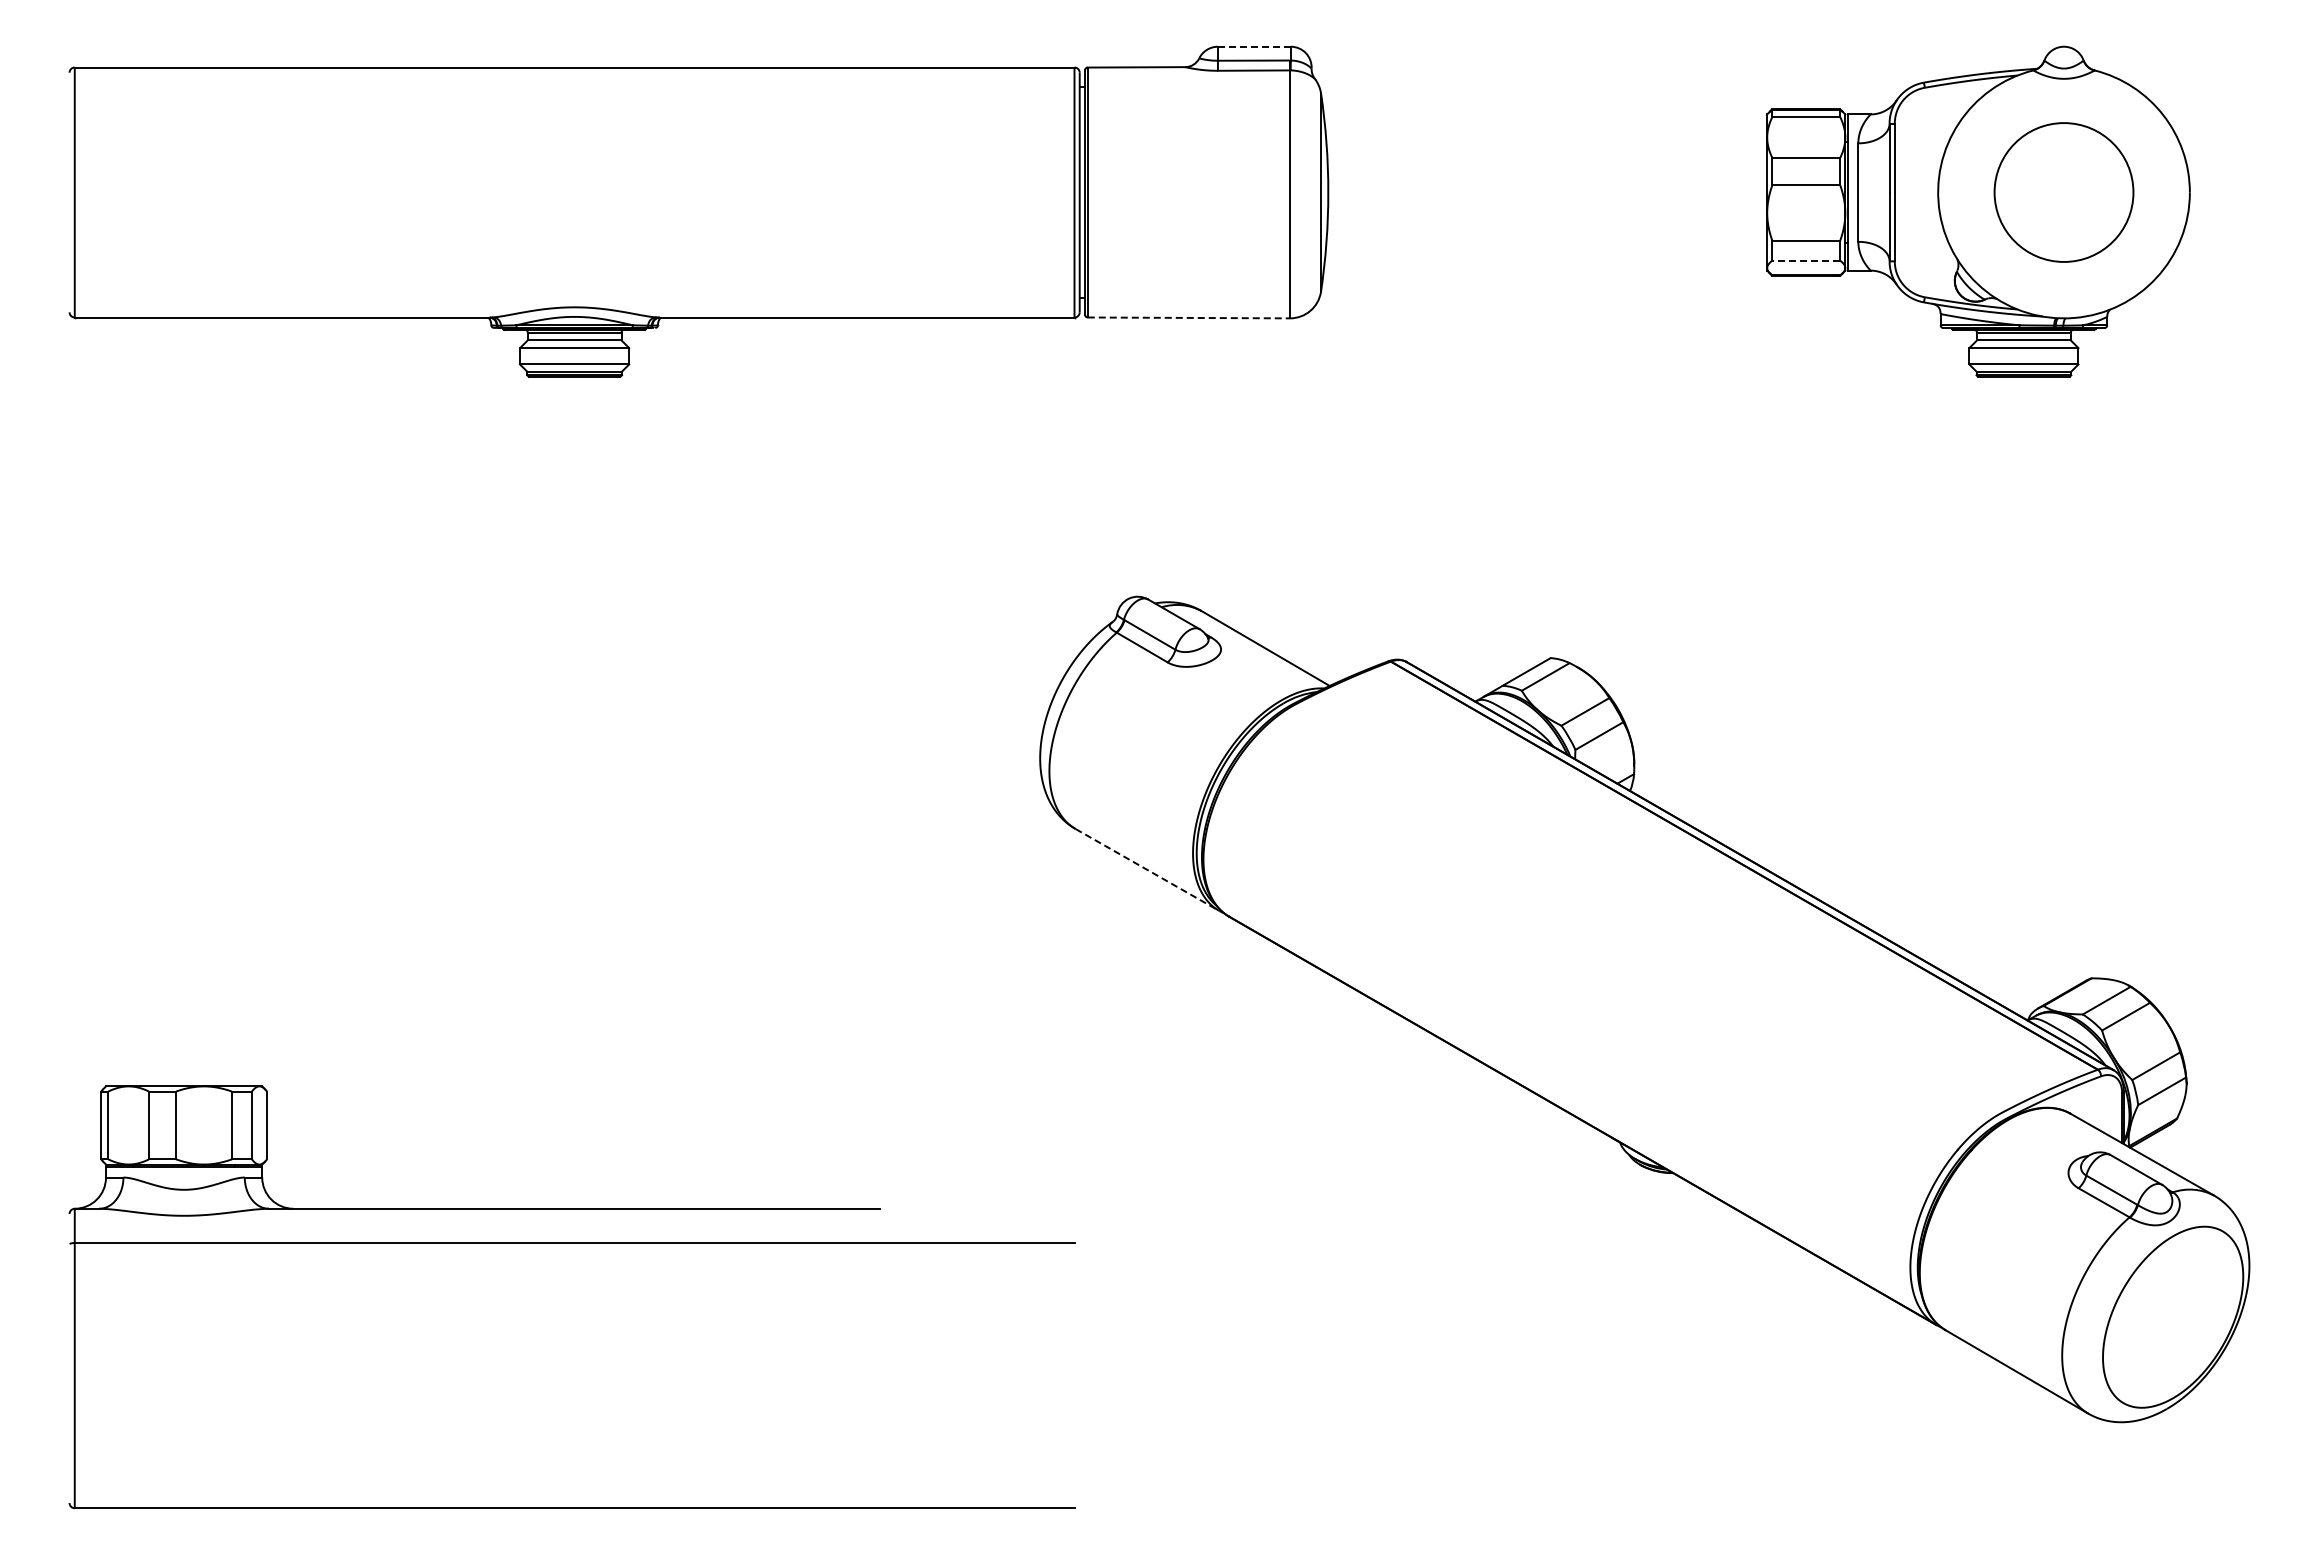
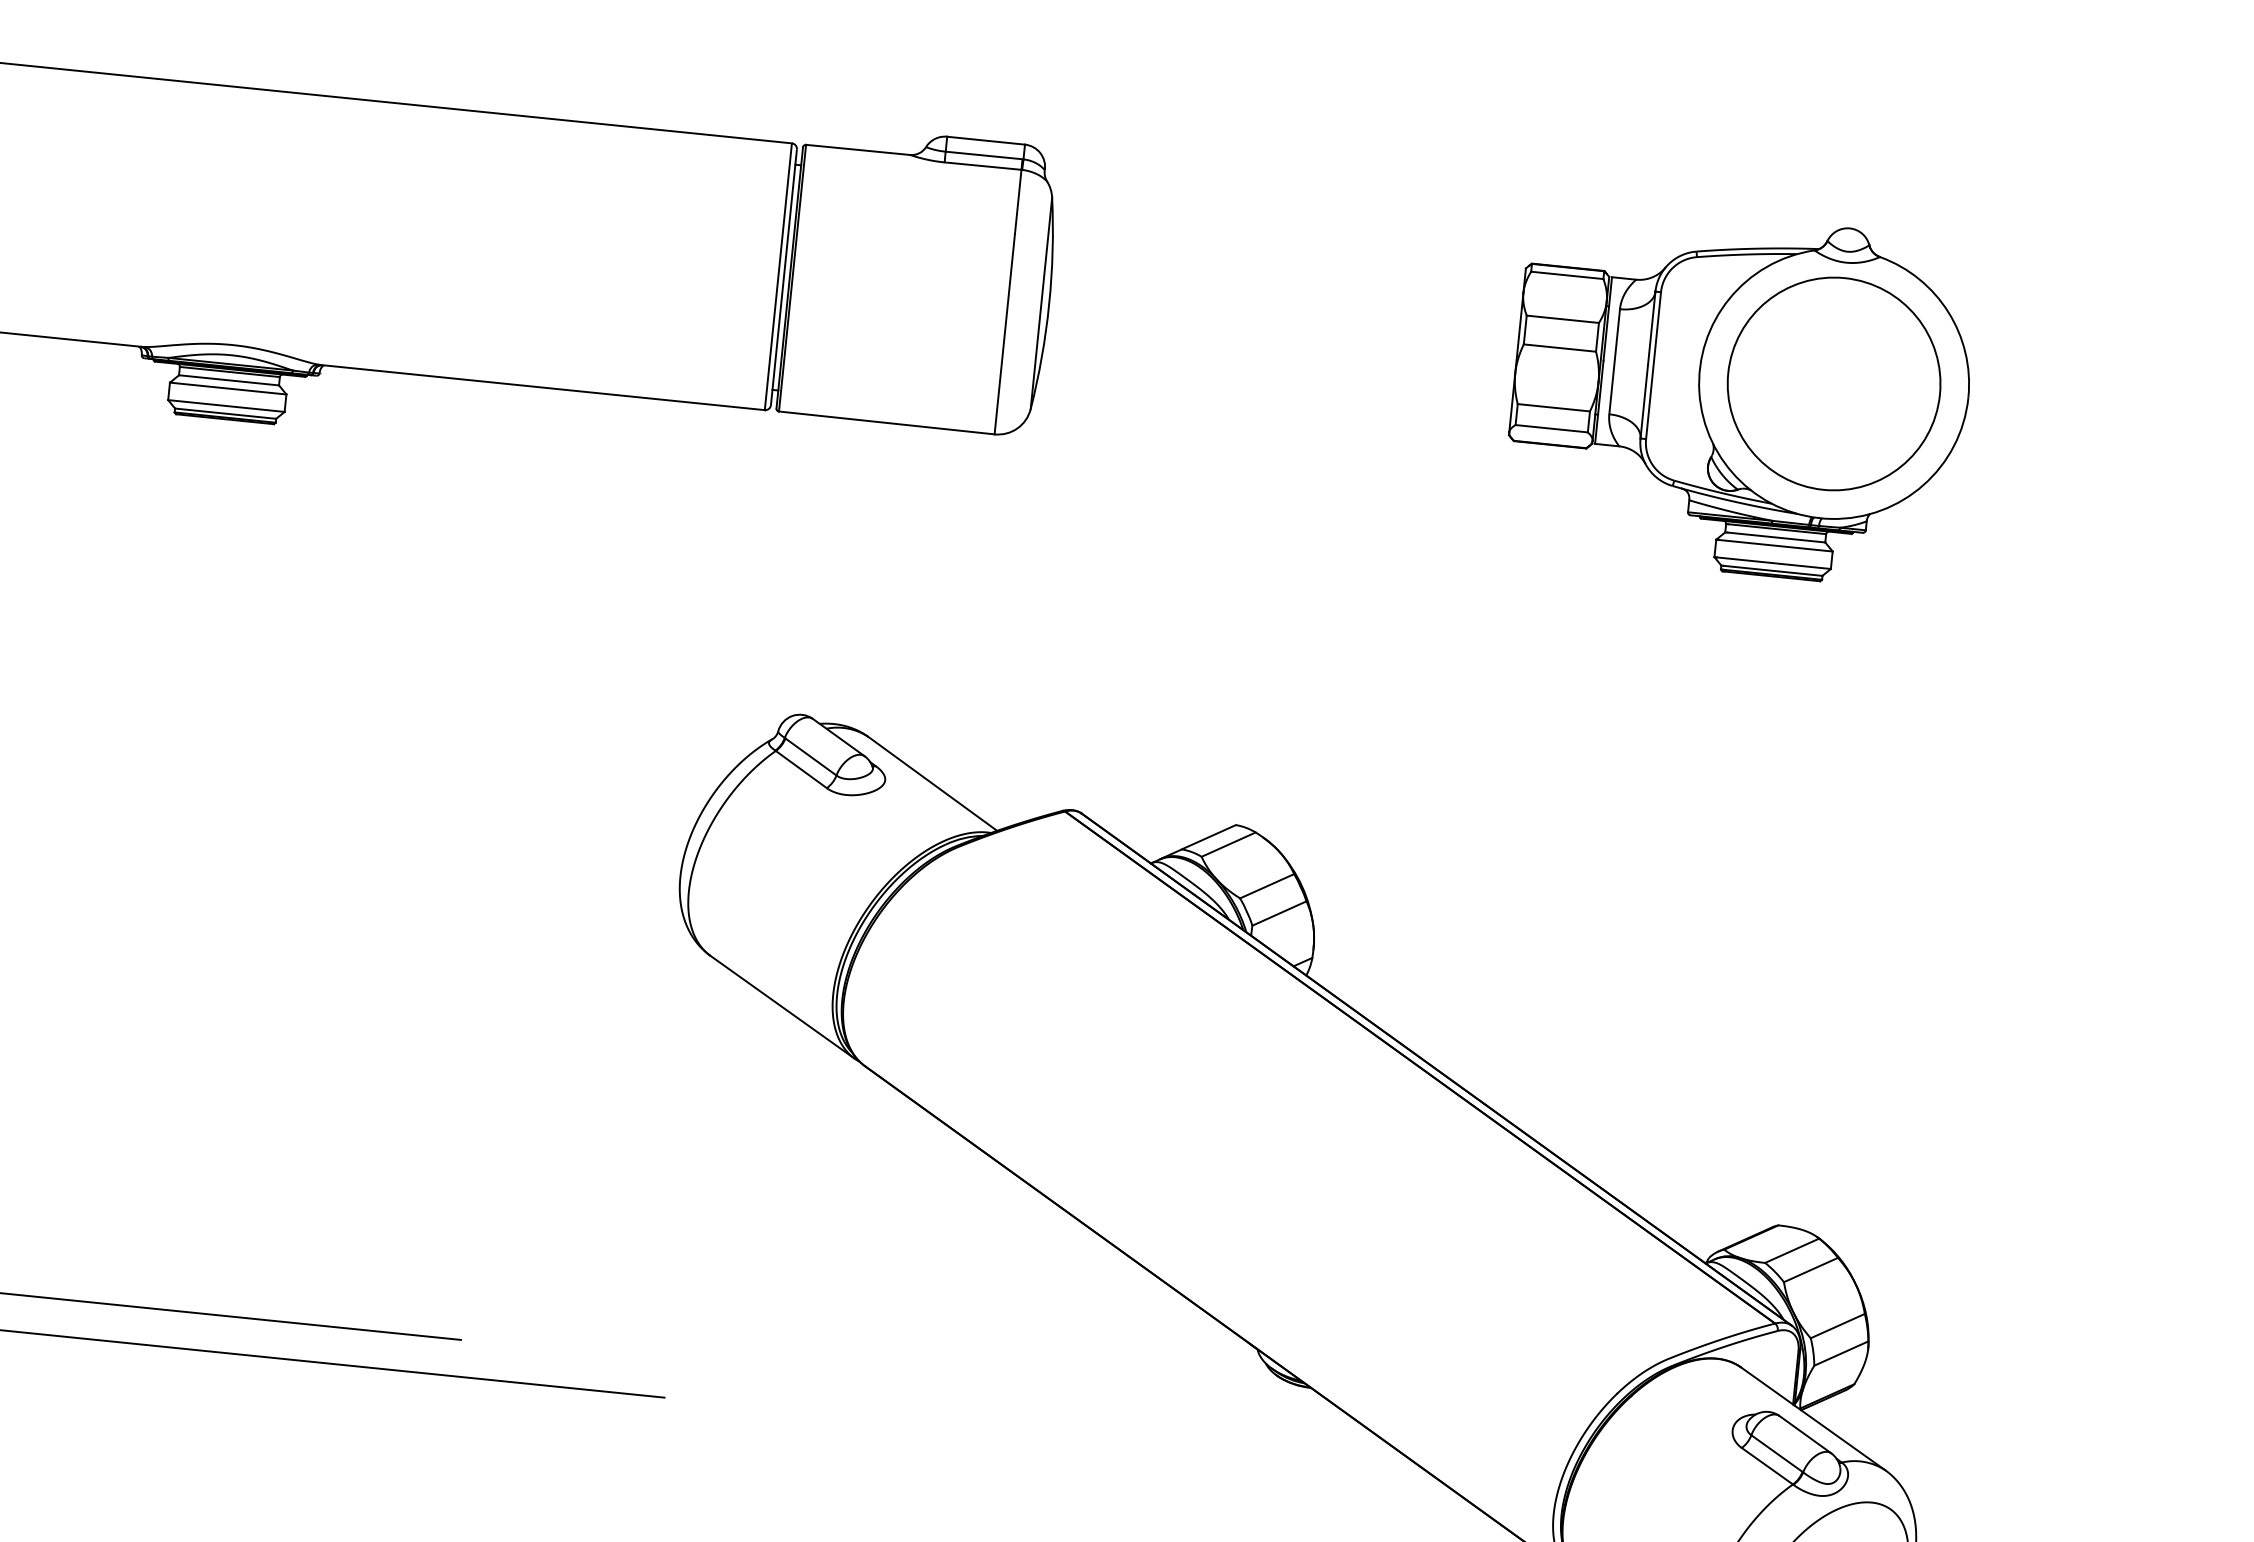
line: (1253, 46) -> (985, 140), dashed -> solid
circle: (2063, 192) -> (1833, 383), size x1.43
line: (1806, 260) -> (1551, 428), dashed -> solid
line: (1189, 317) -> (887, 422), dashed -> solid
line: (1147, 869) -> (782, 1006), dashed -> solid

